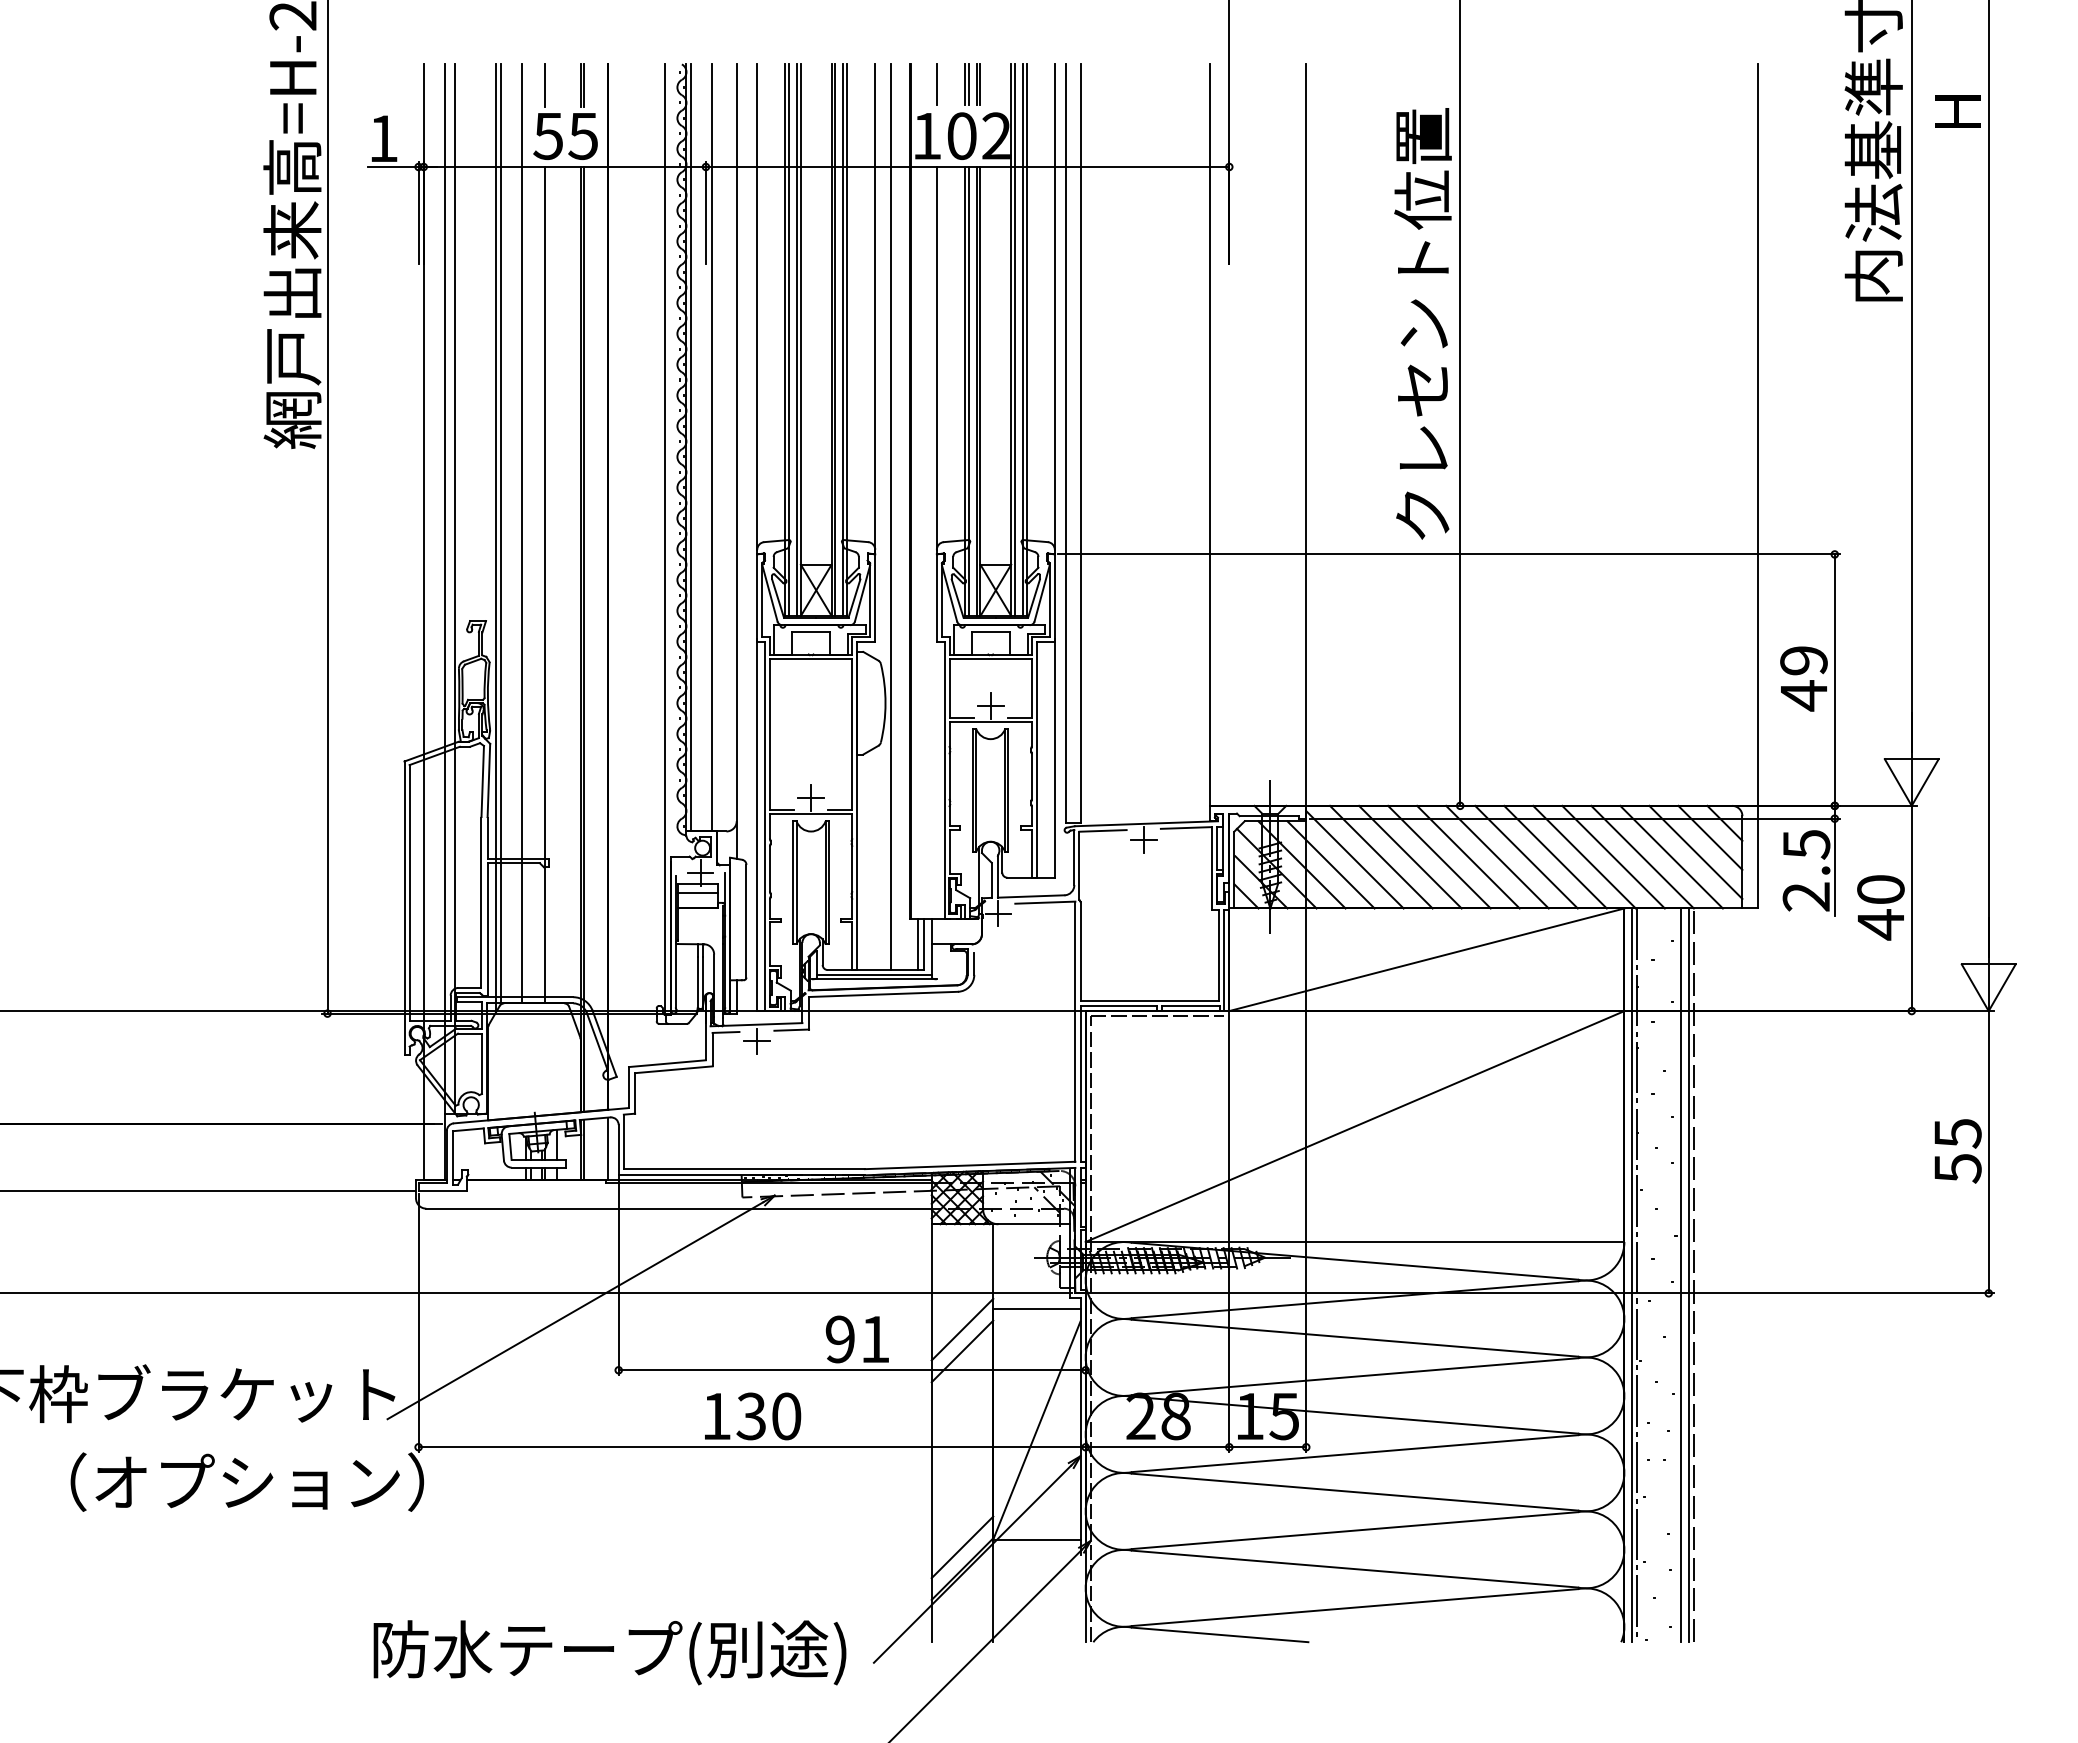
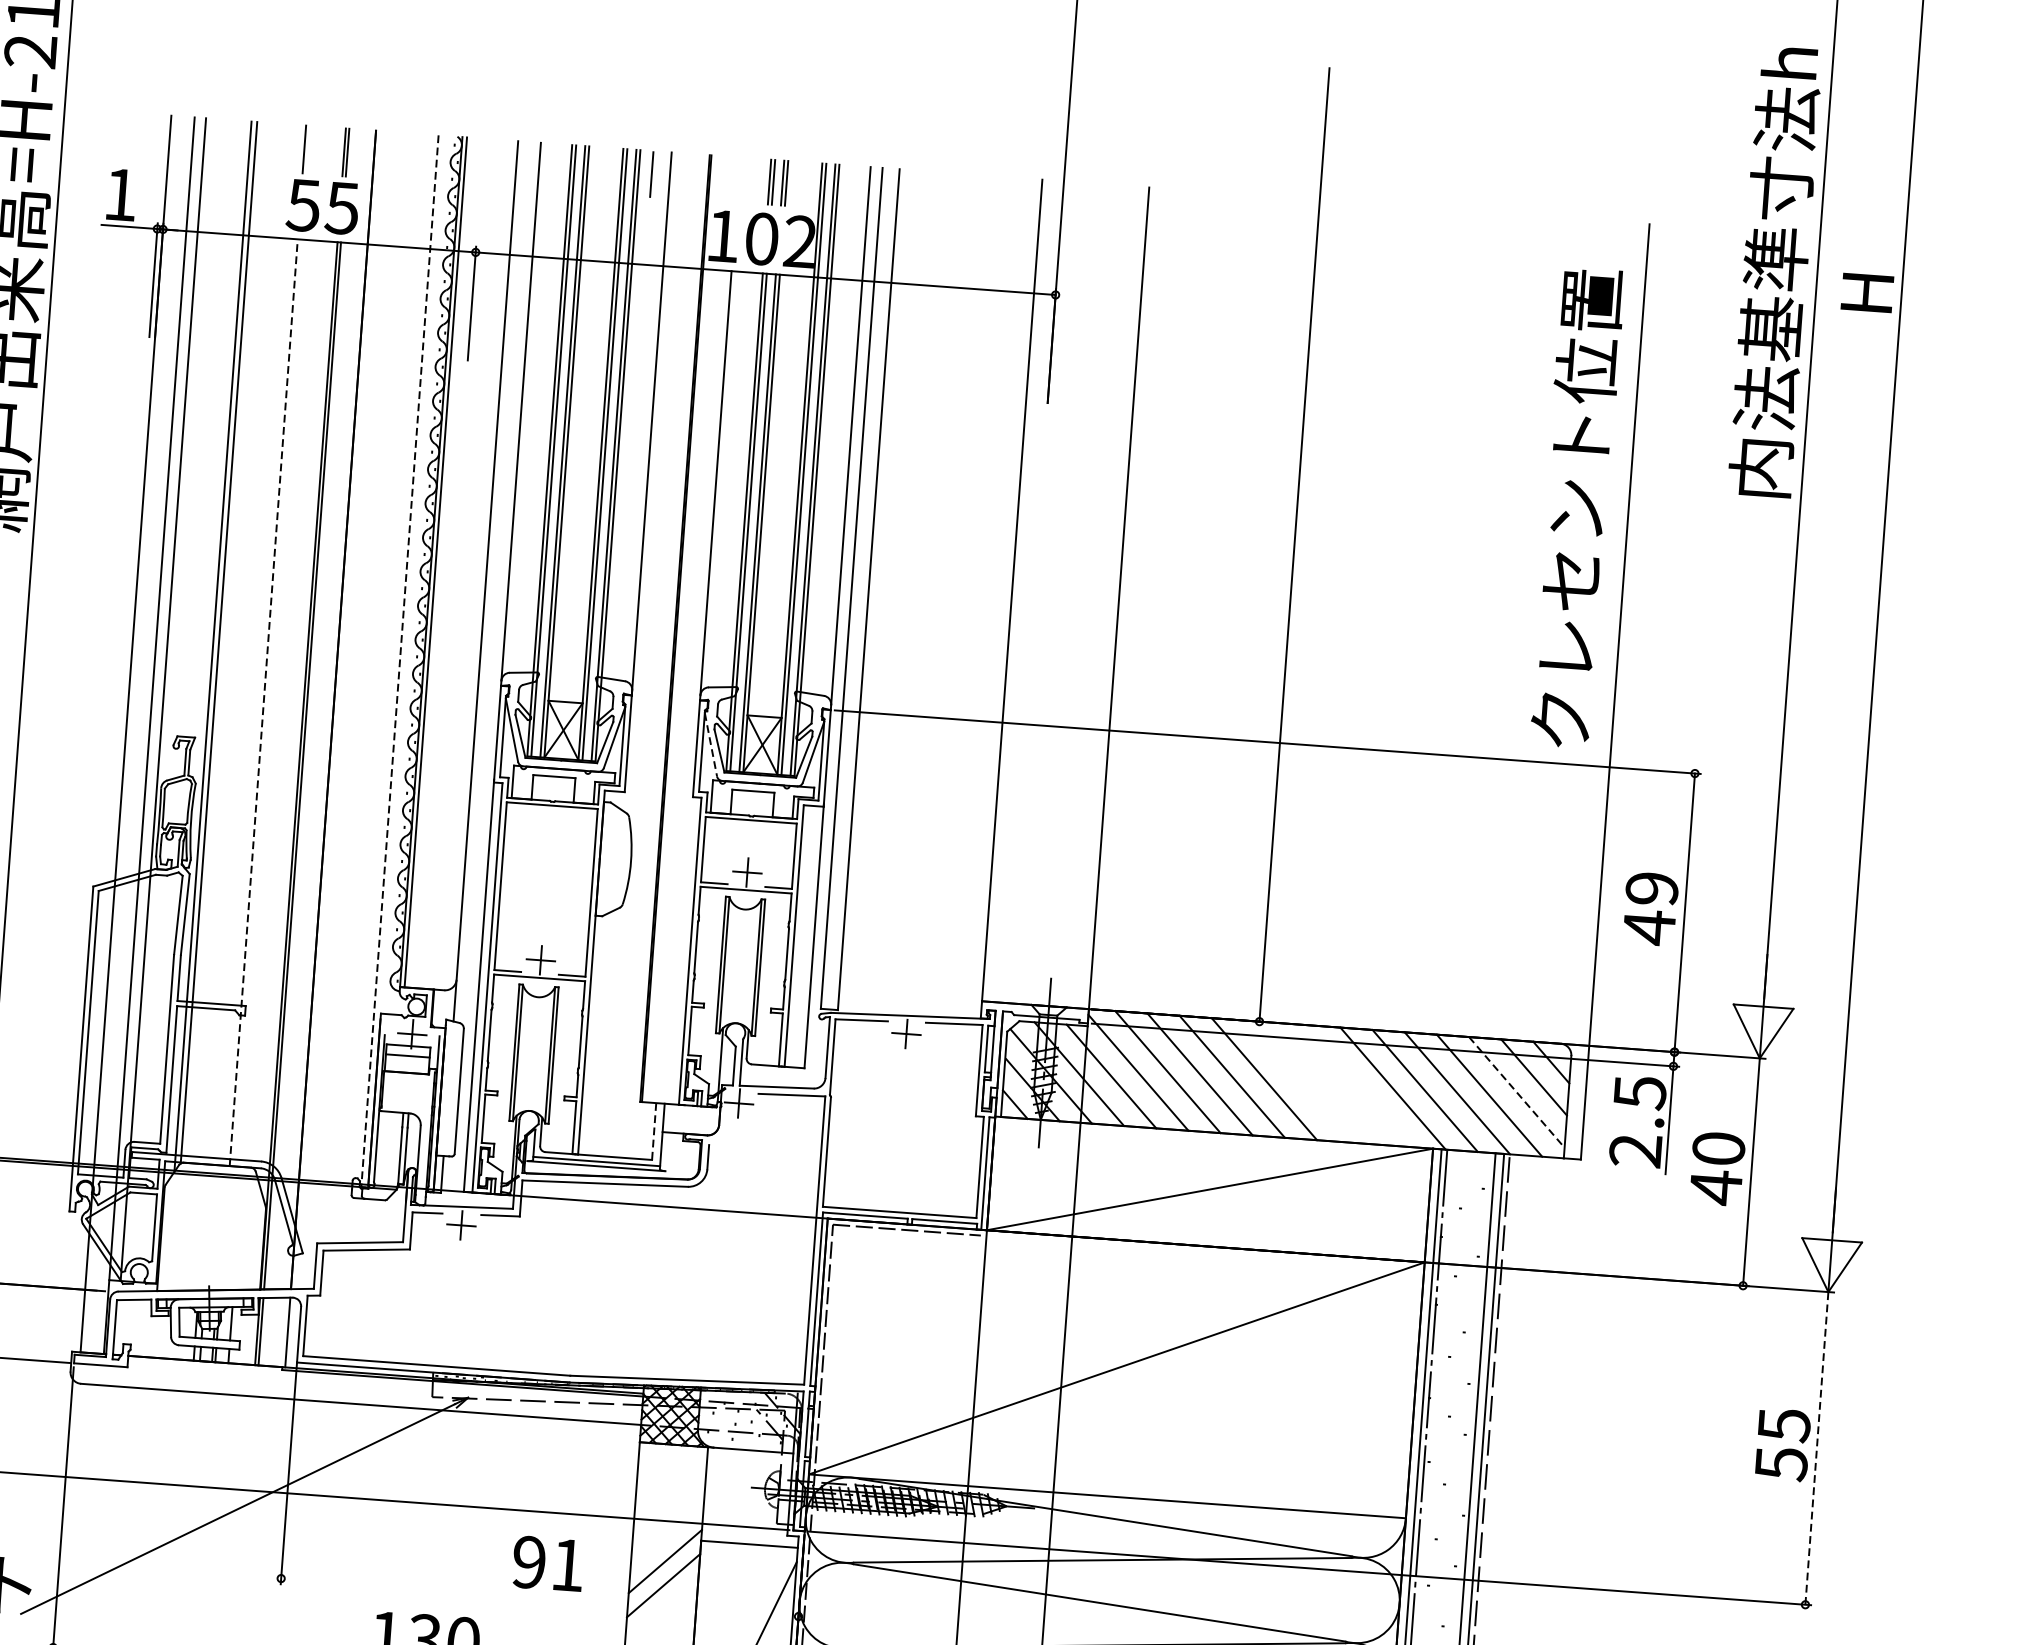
line: (936, 84) -> (651, 174), moved
text: (1422, 323) -> (1576, 507), moved
line: (712, 447) -> (460, 563), removed
line: (891, 517) -> (652, 655), removed
line: (522, 533) -> (242, 643), removed
line: (664, 539) -> (399, 661), solid -> dashed
line: (545, 584) -> (263, 701), solid -> dashed
line: (949, 593) -> (710, 744), solid -> dashed
line: (1695, 852) -> (1516, 1092), solid -> dashed
line: (1497, 856) -> (1296, 1080), removed
line: (1526, 856) -> (1328, 1083), removed
line: (1555, 856) -> (1360, 1085), removed
line: (918, 944) -> (647, 1131), removed
line: (924, 944) -> (654, 1131), solid -> dashed
line: (1988, 1151) -> (1816, 1447), solid -> dashed
line: (851, 1370) -> (539, 1597), removed

